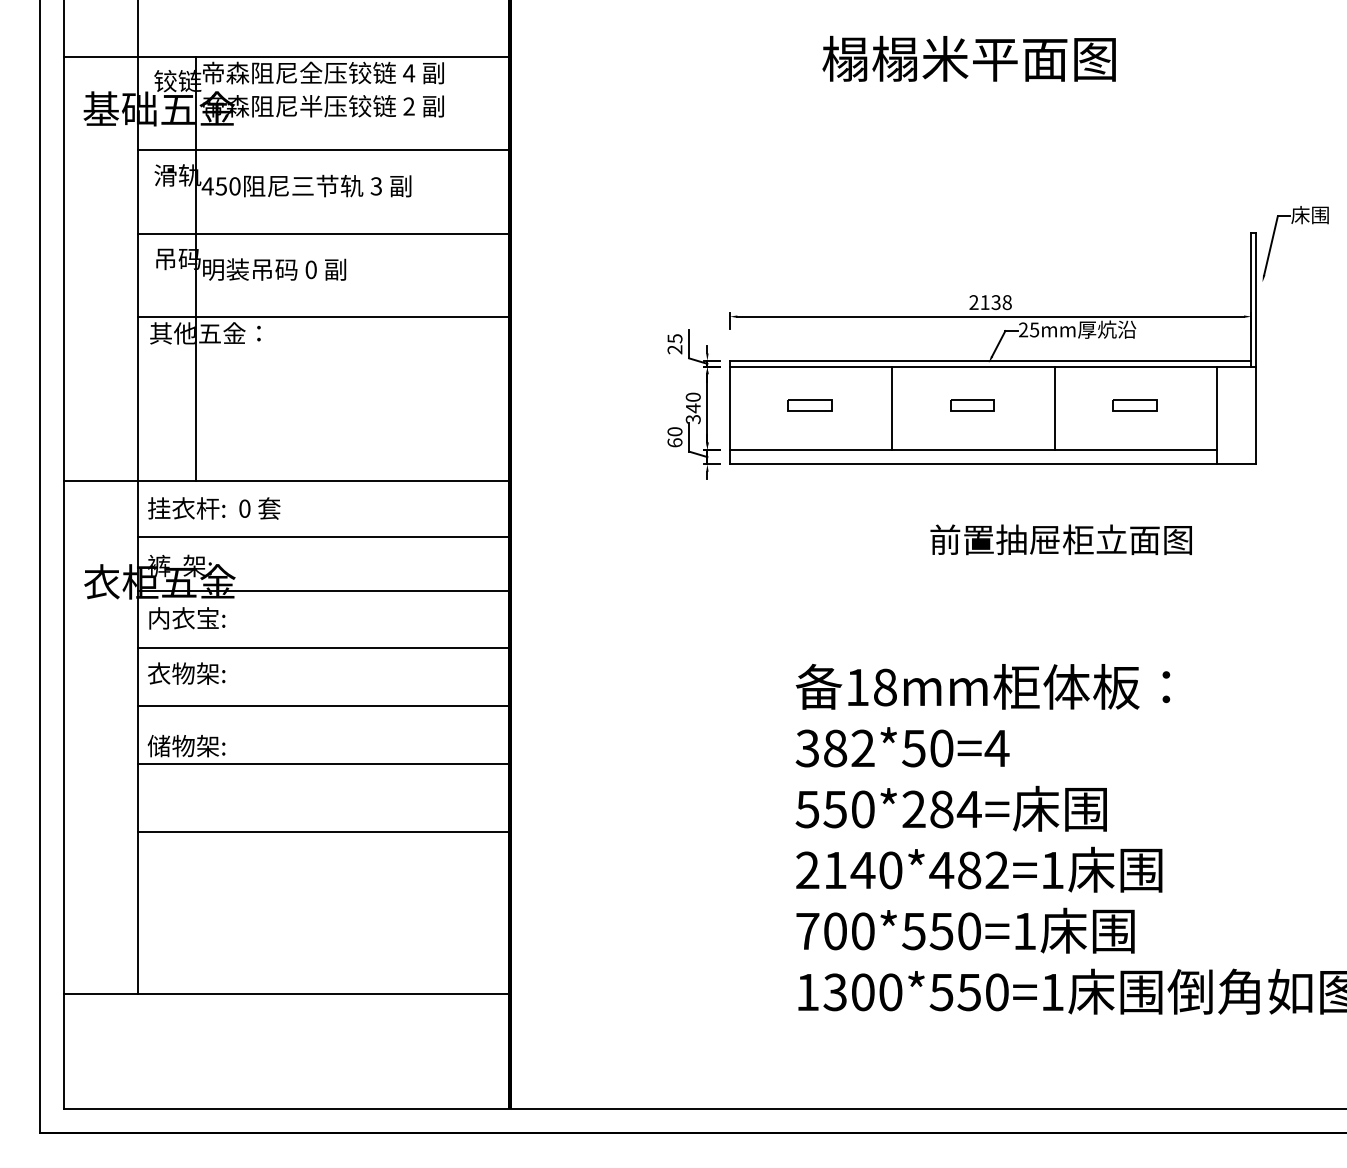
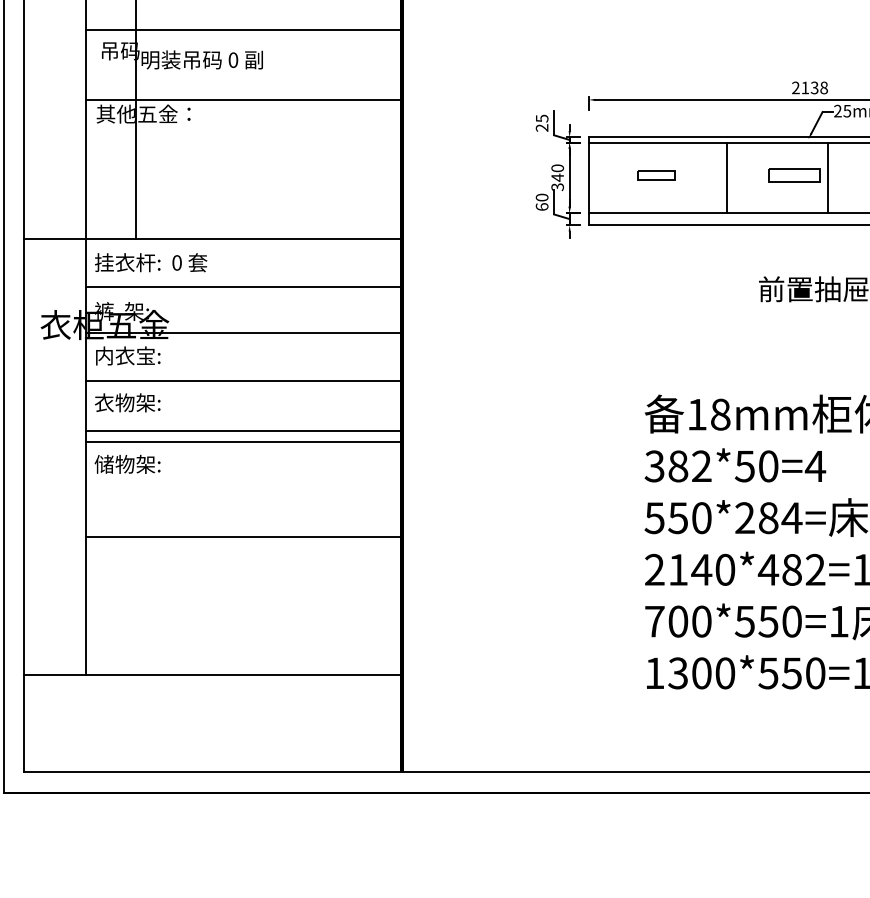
part: (972, 405) -> (794, 175), size x1.4
line: (1054, 407) -> (827, 177), moved
line: (323, 763) -> (243, 441), moved

